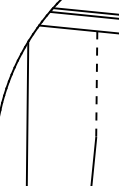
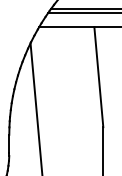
line: (96, 85) -> (98, 77), dashed -> solid

